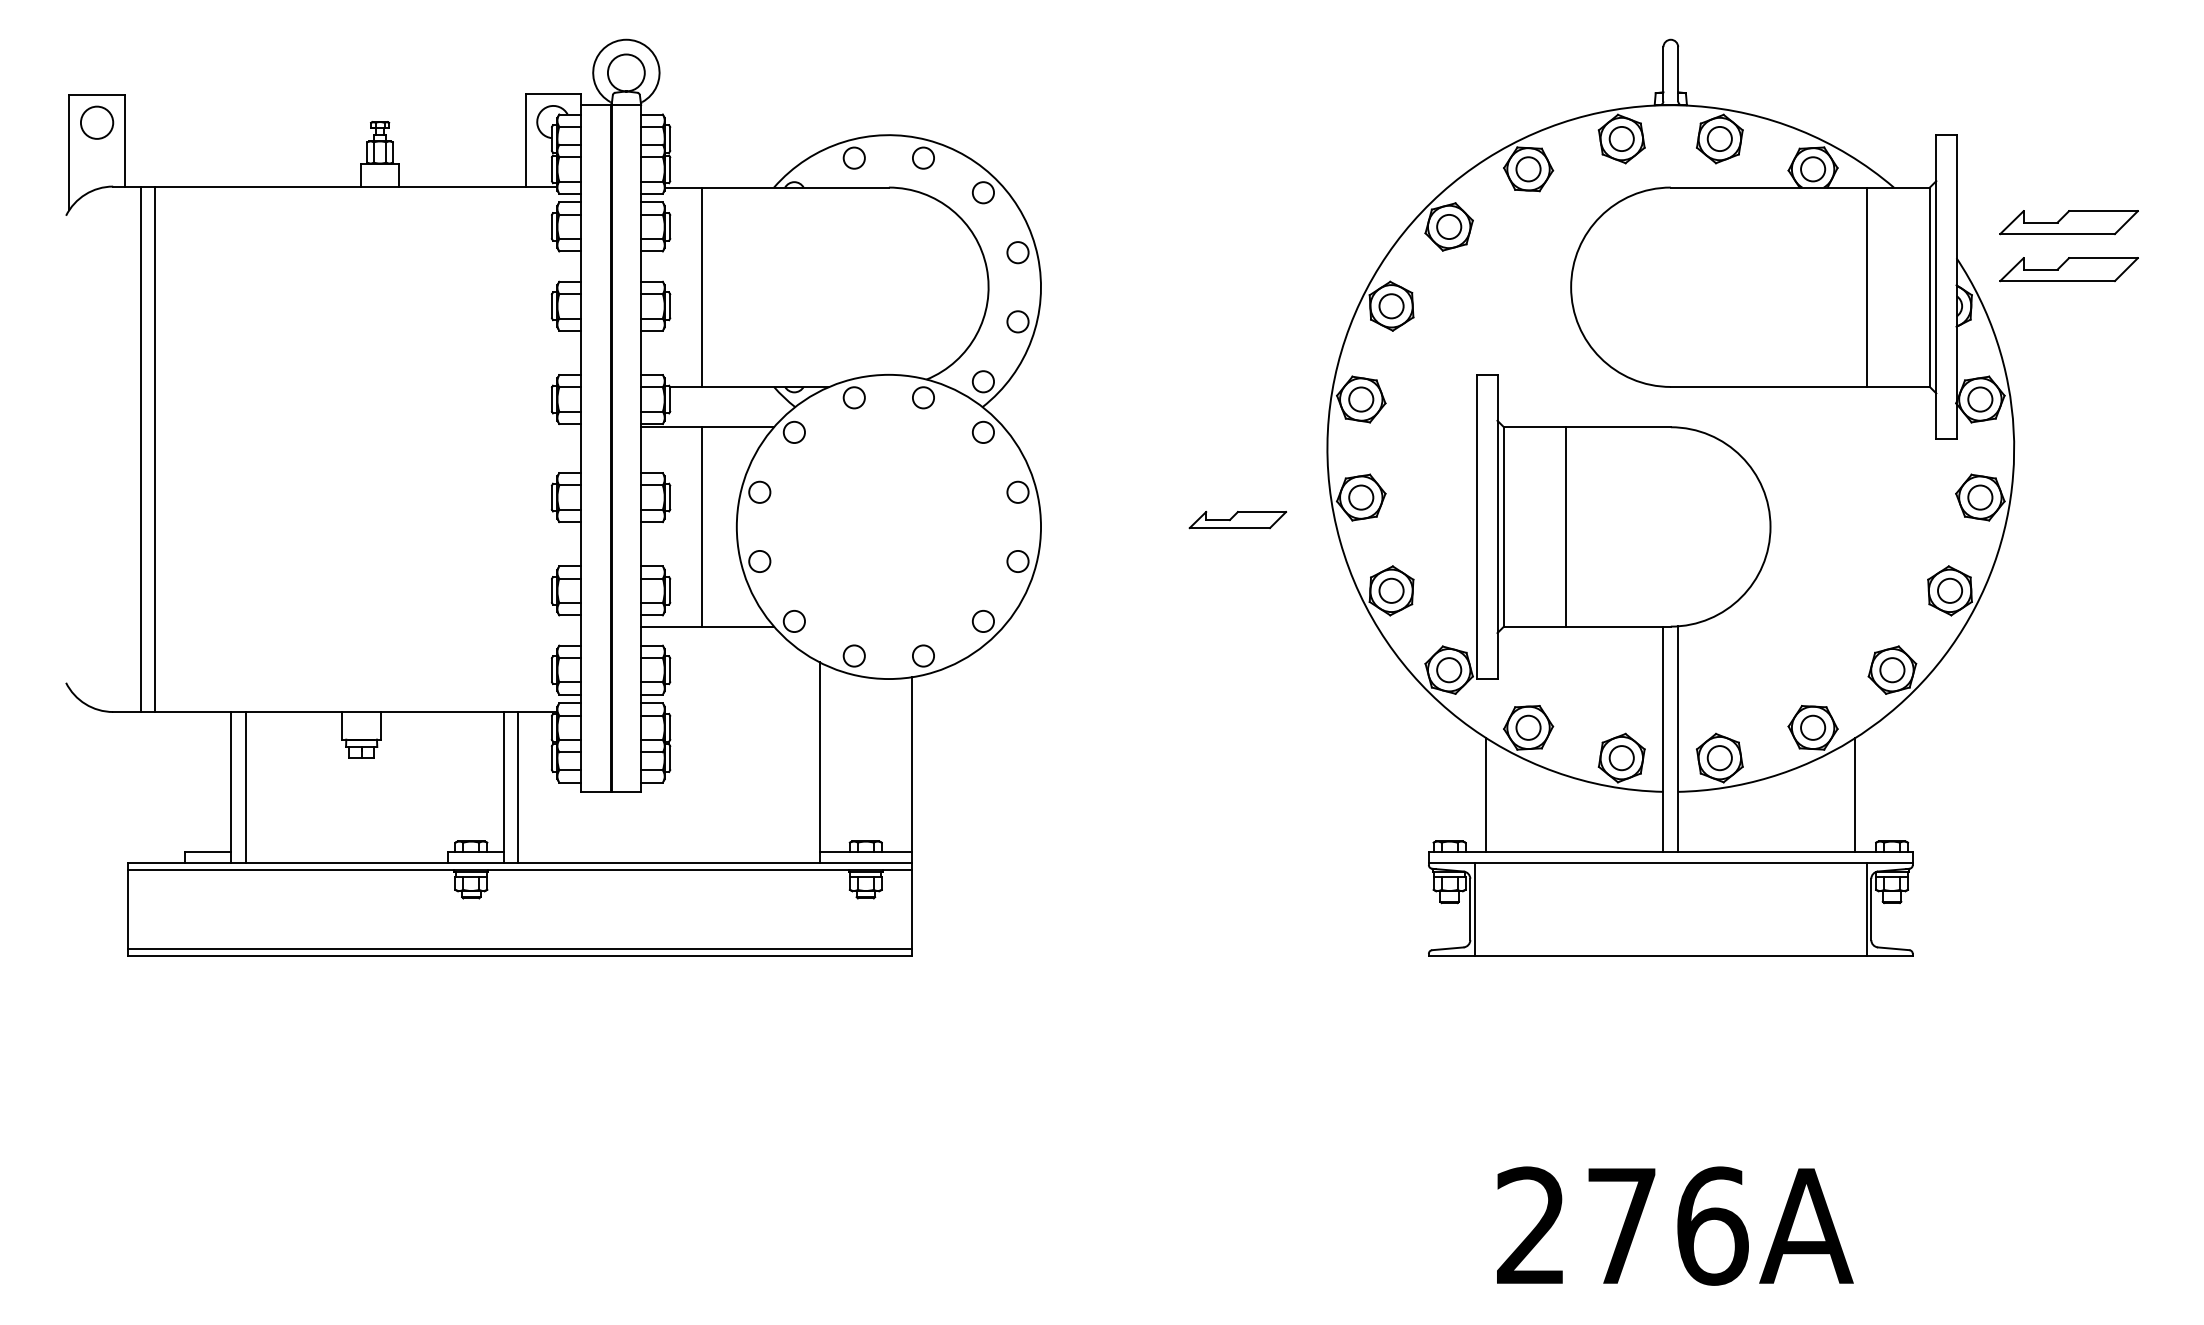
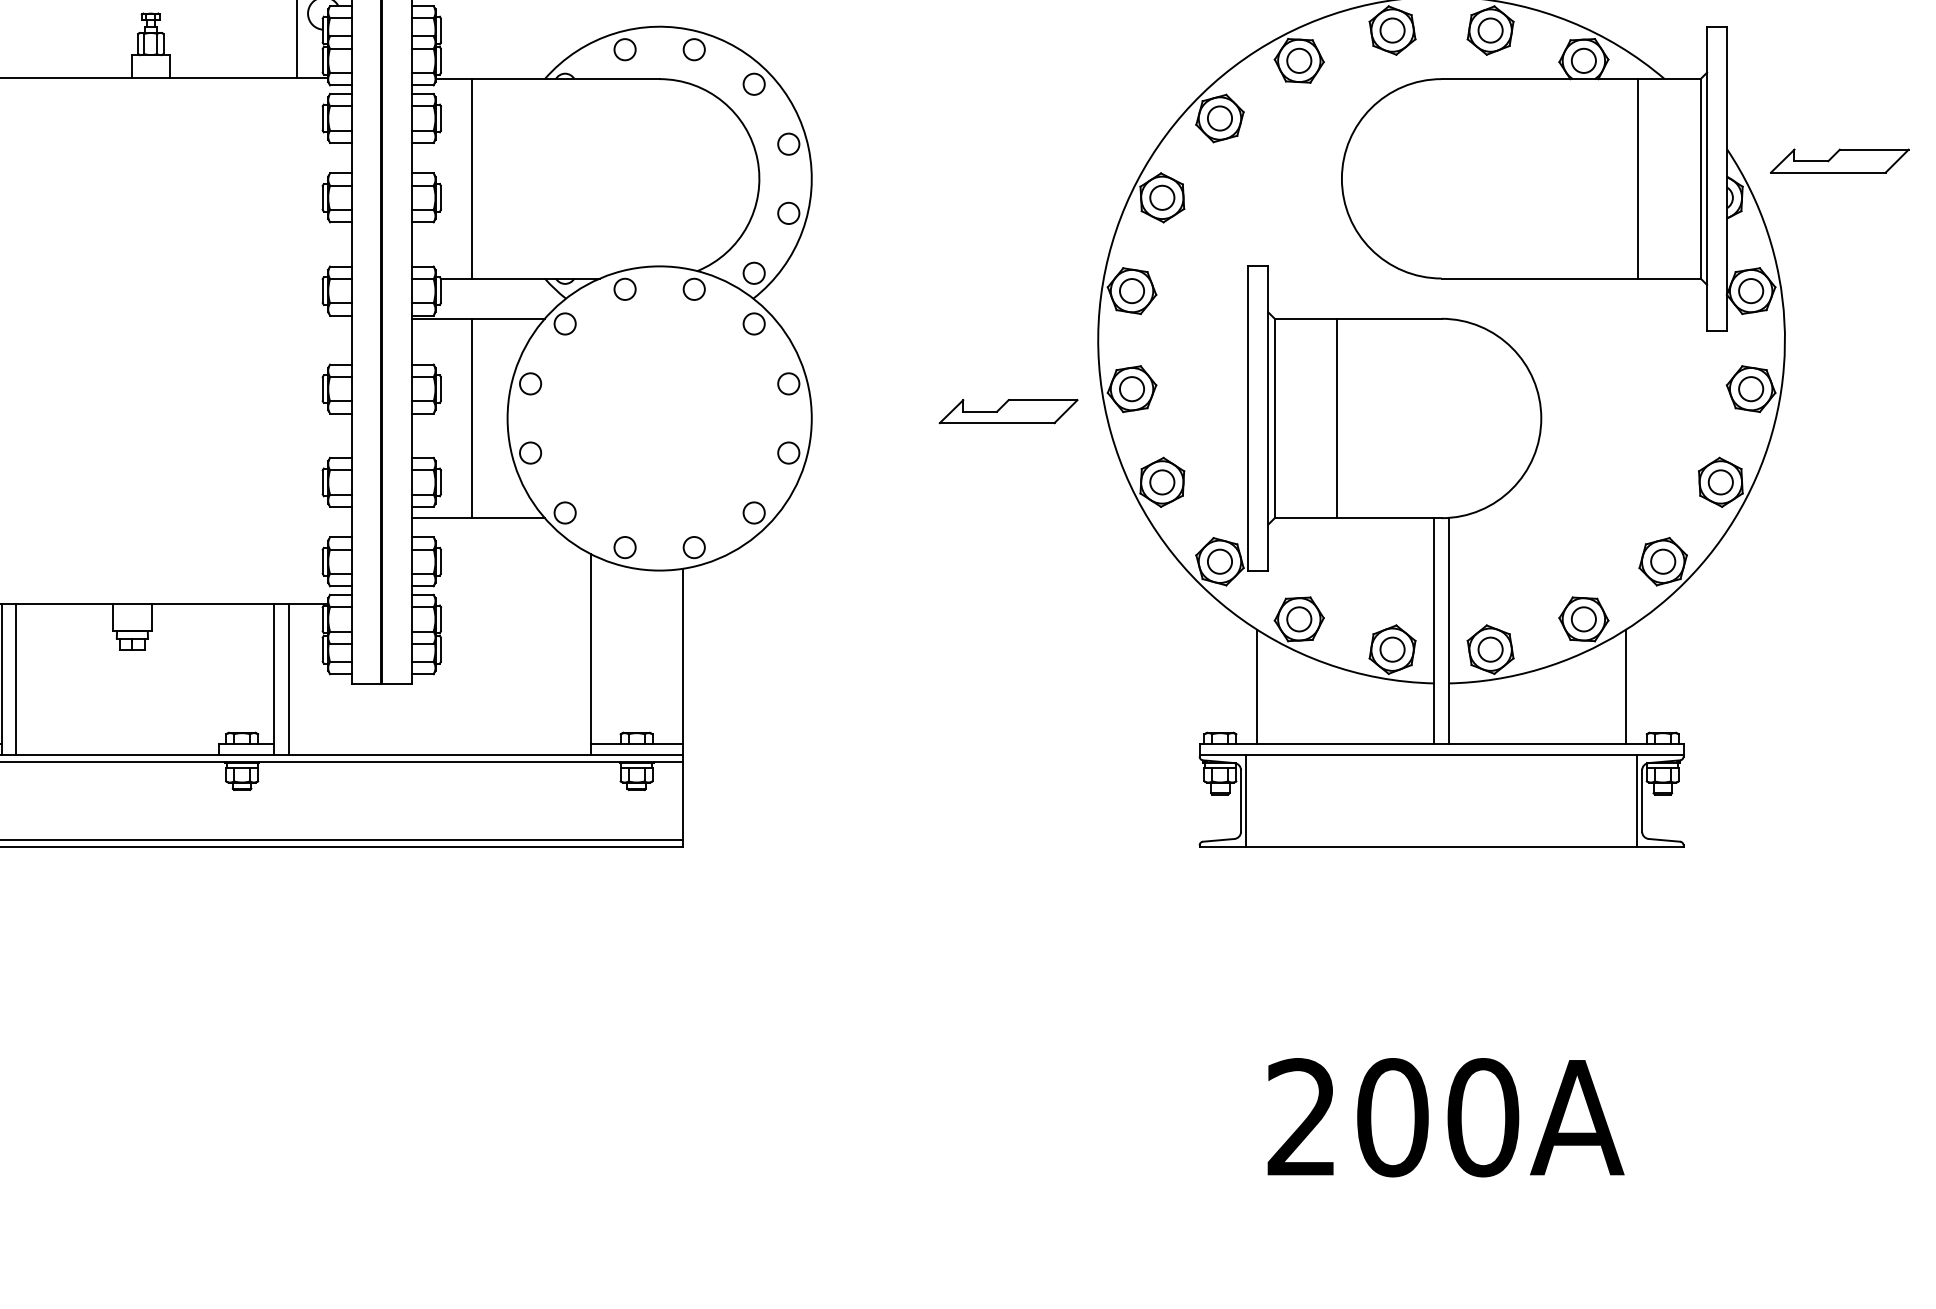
part: (2068, 222) -> (1839, 114), removed
part: (1237, 519) -> (1008, 411), size x1.43
text: (1667, 1225) -> (1438, 1117), 276A -> 200A

